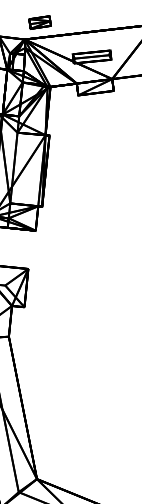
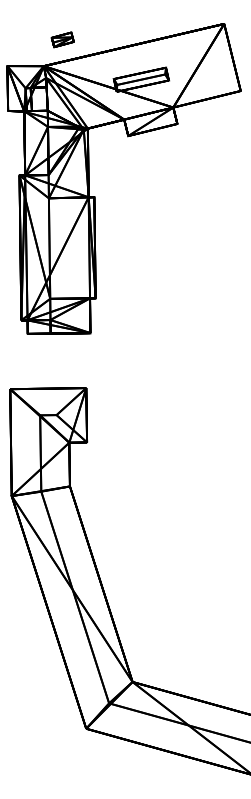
part: (39, 22) -> (62, 39), size x0.7

